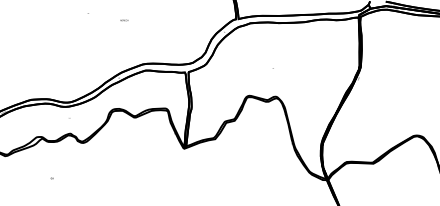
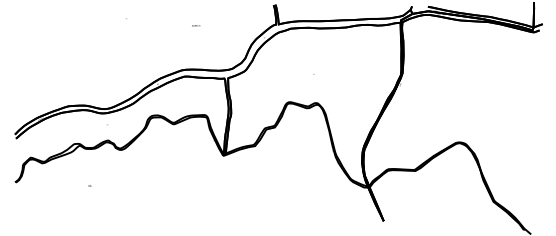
text: (124, 20) -> (196, 25), moved

